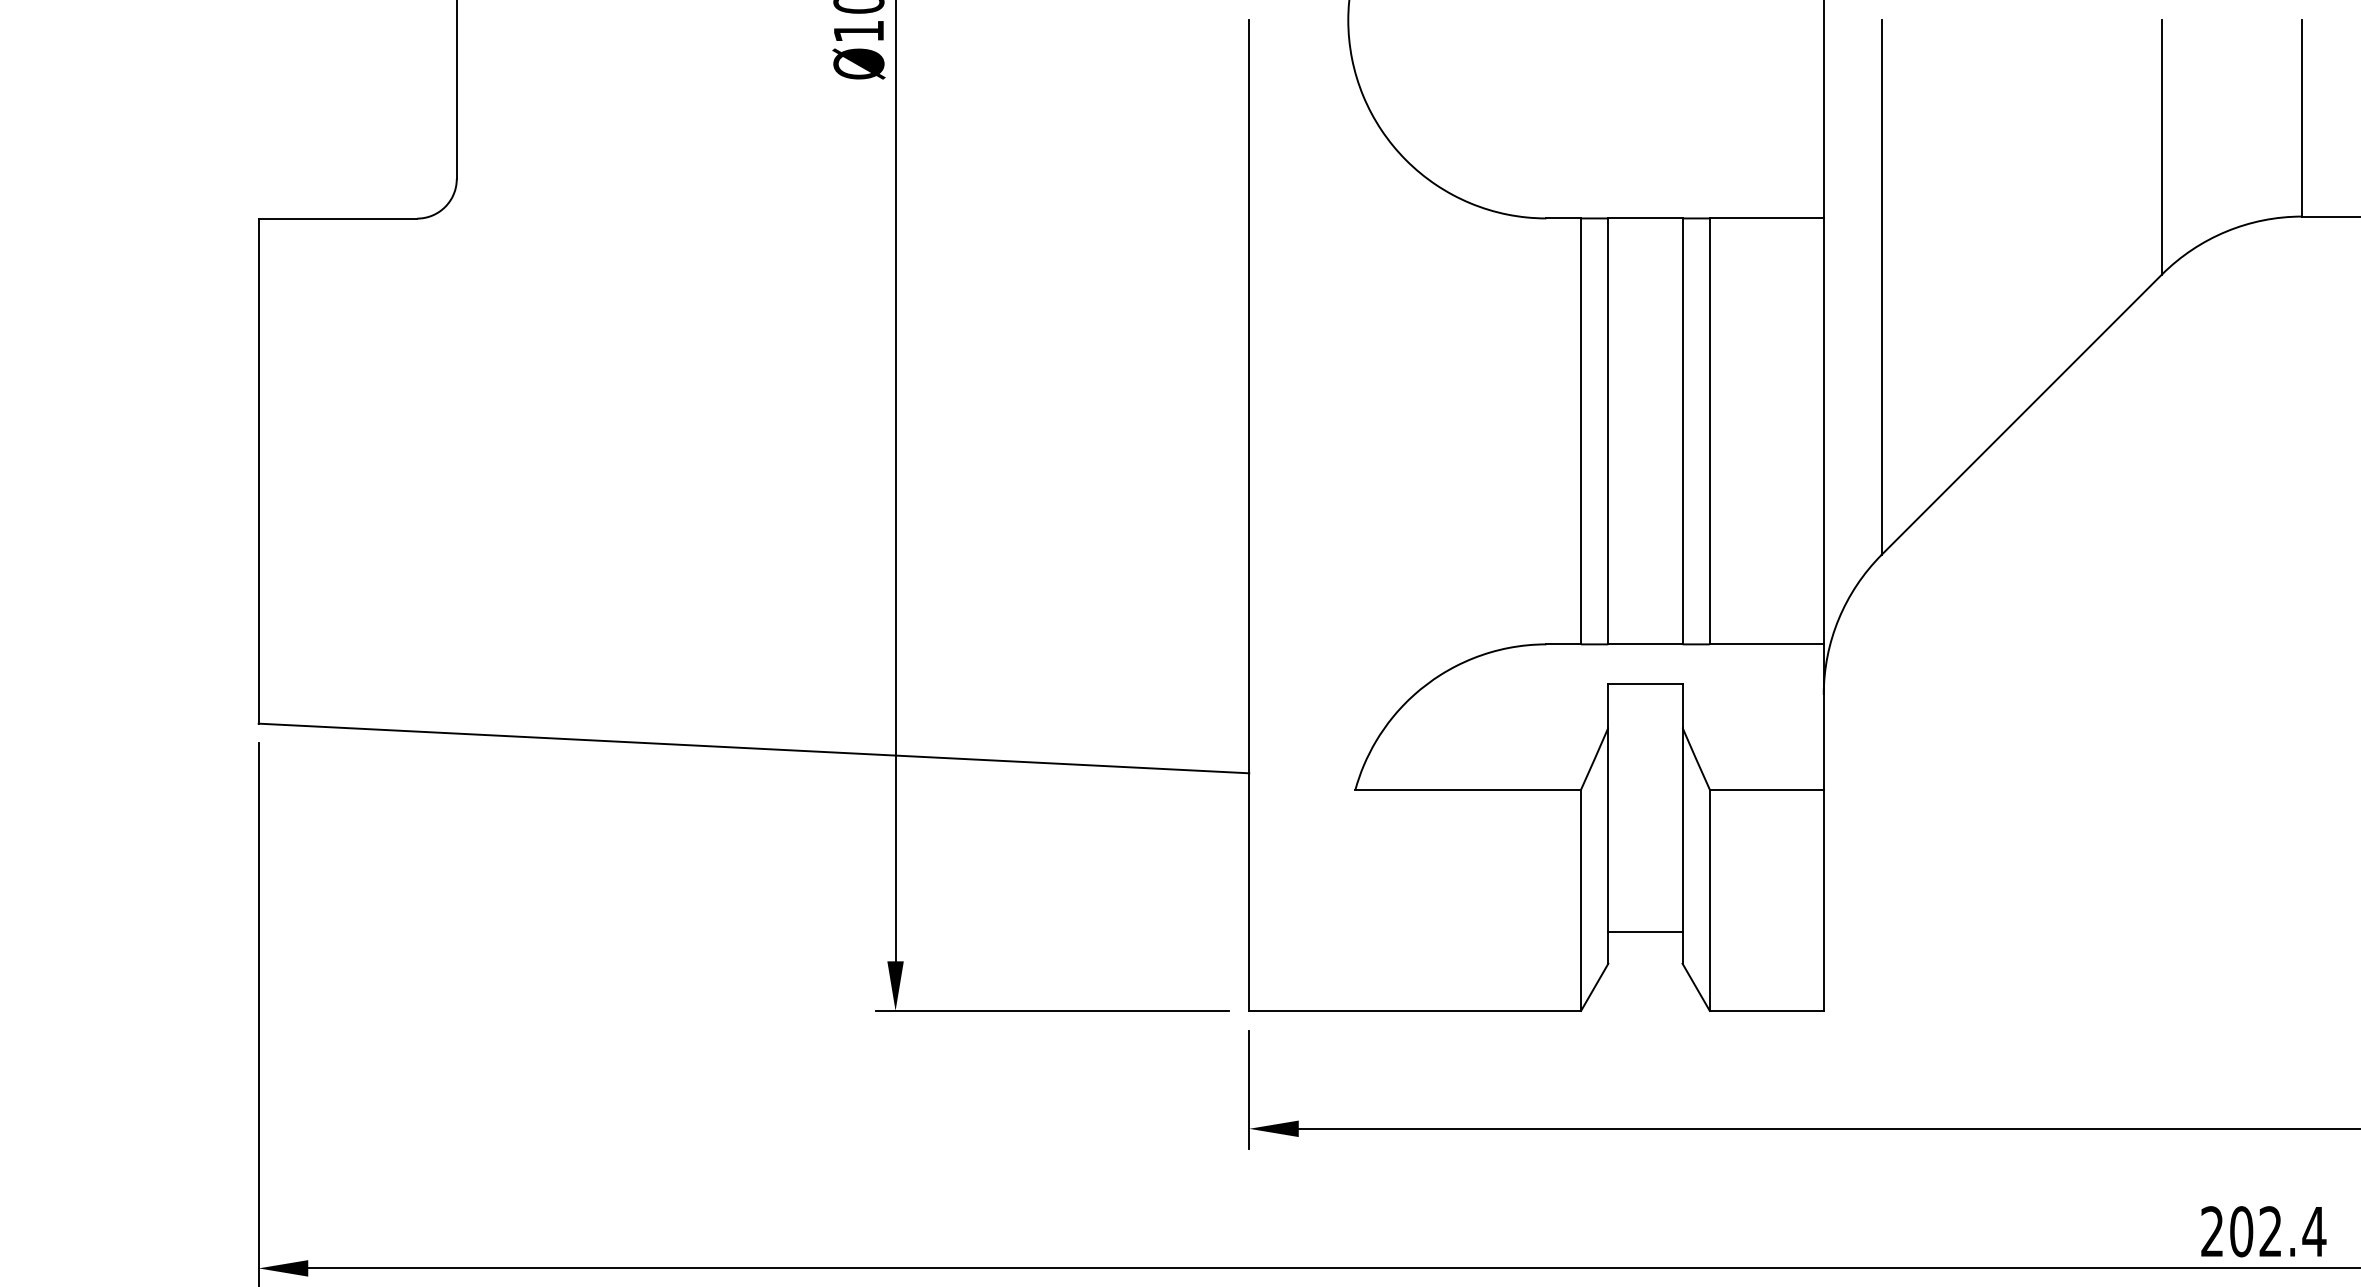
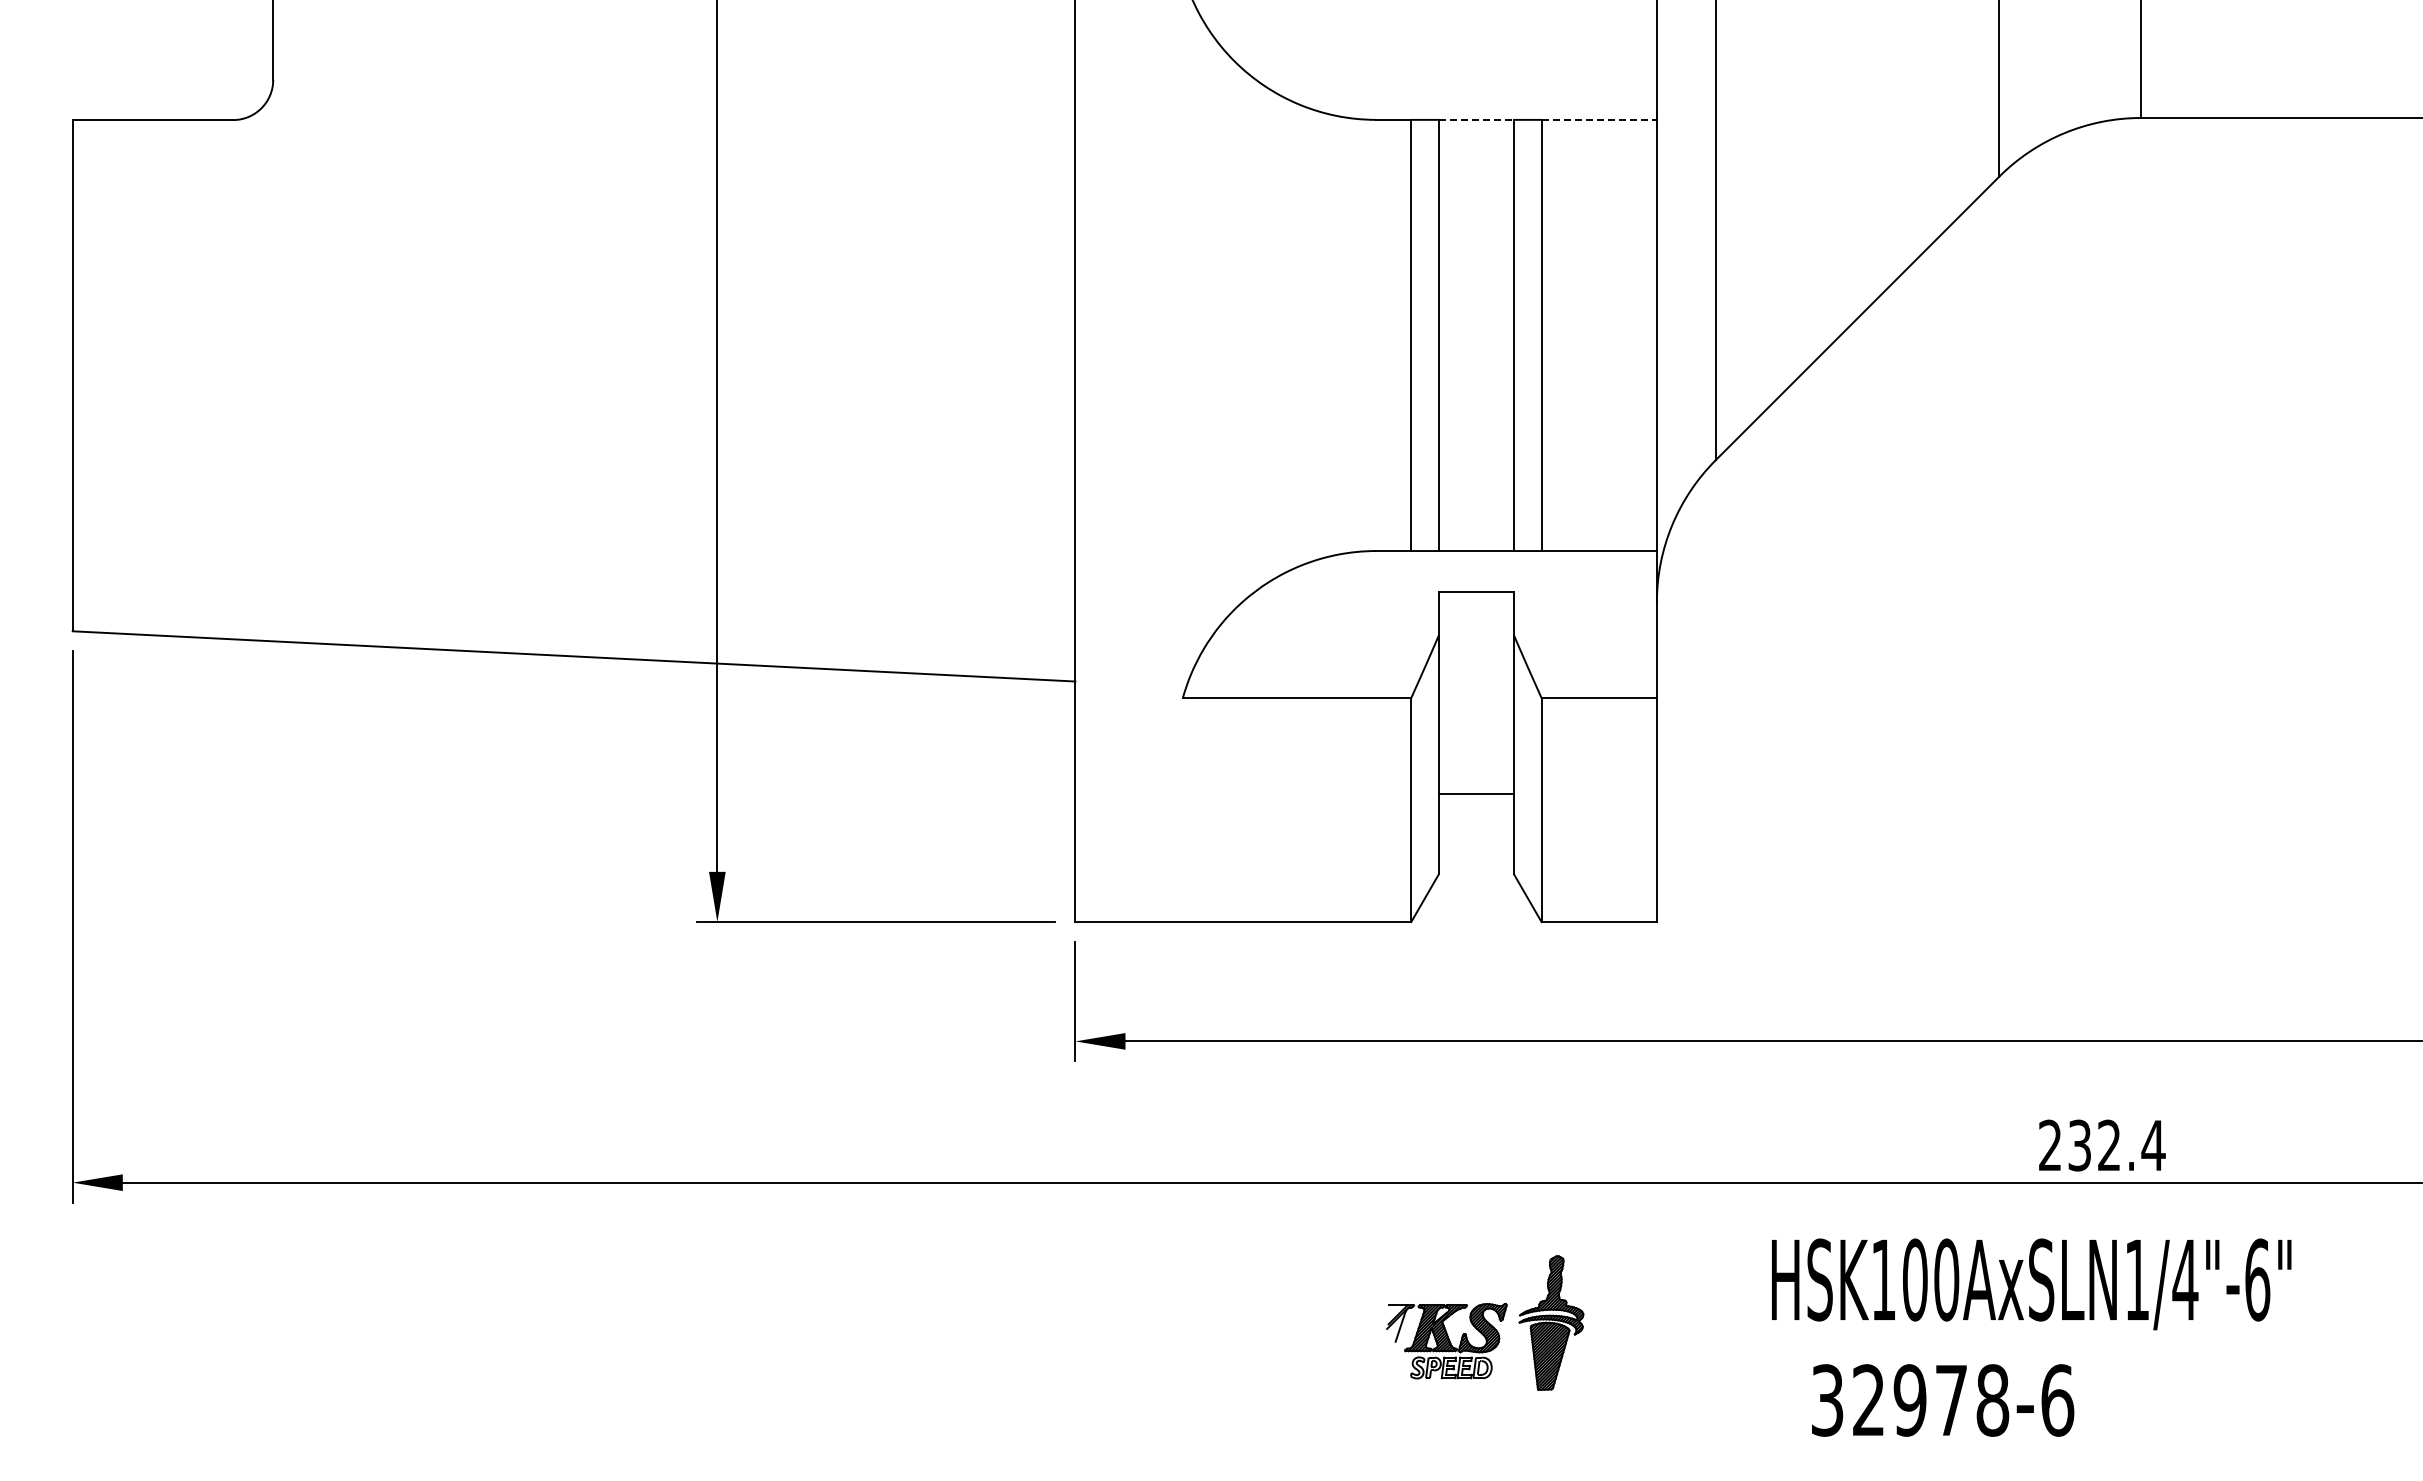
line: (1645, 218) -> (1476, 119), solid -> dashed
line: (1767, 218) -> (1599, 119), solid -> dashed
line: (1645, 931) -> (1476, 793), moved
text: (2241, 1231) -> (2079, 1145), 202.4 -> 232.4

